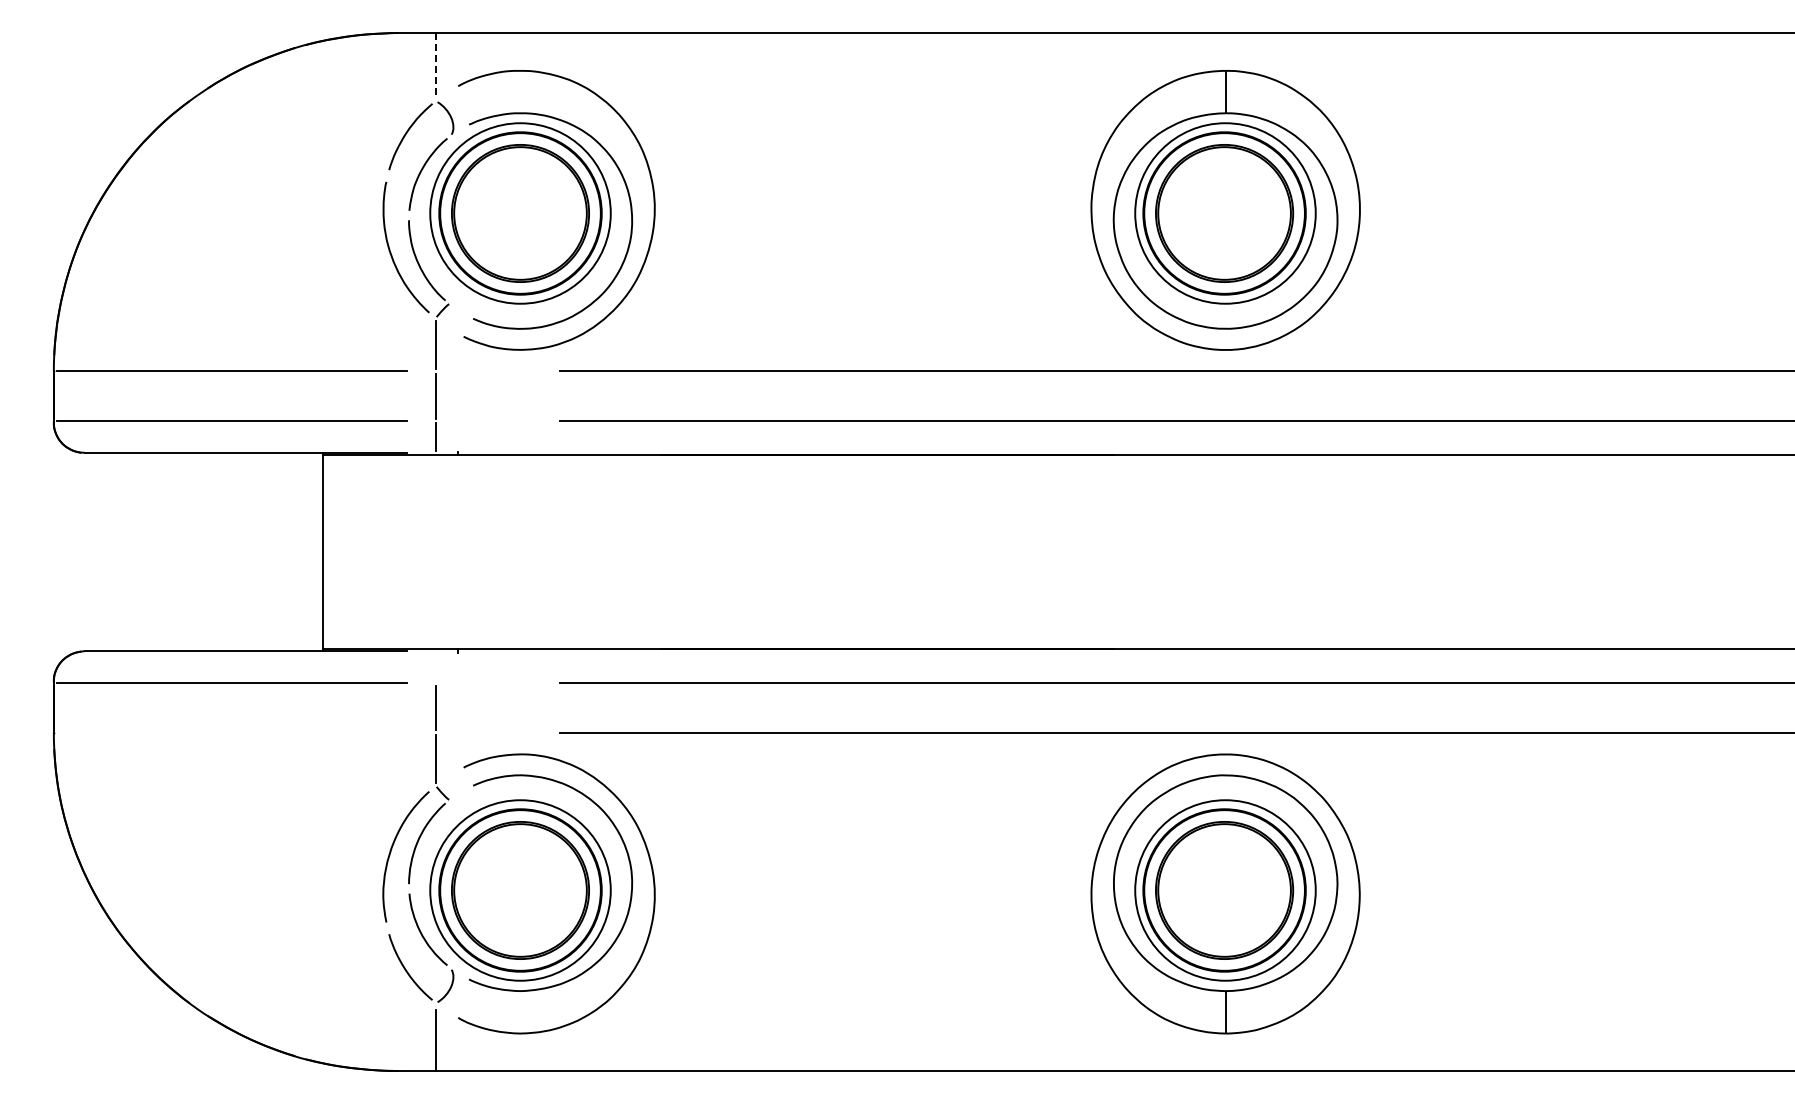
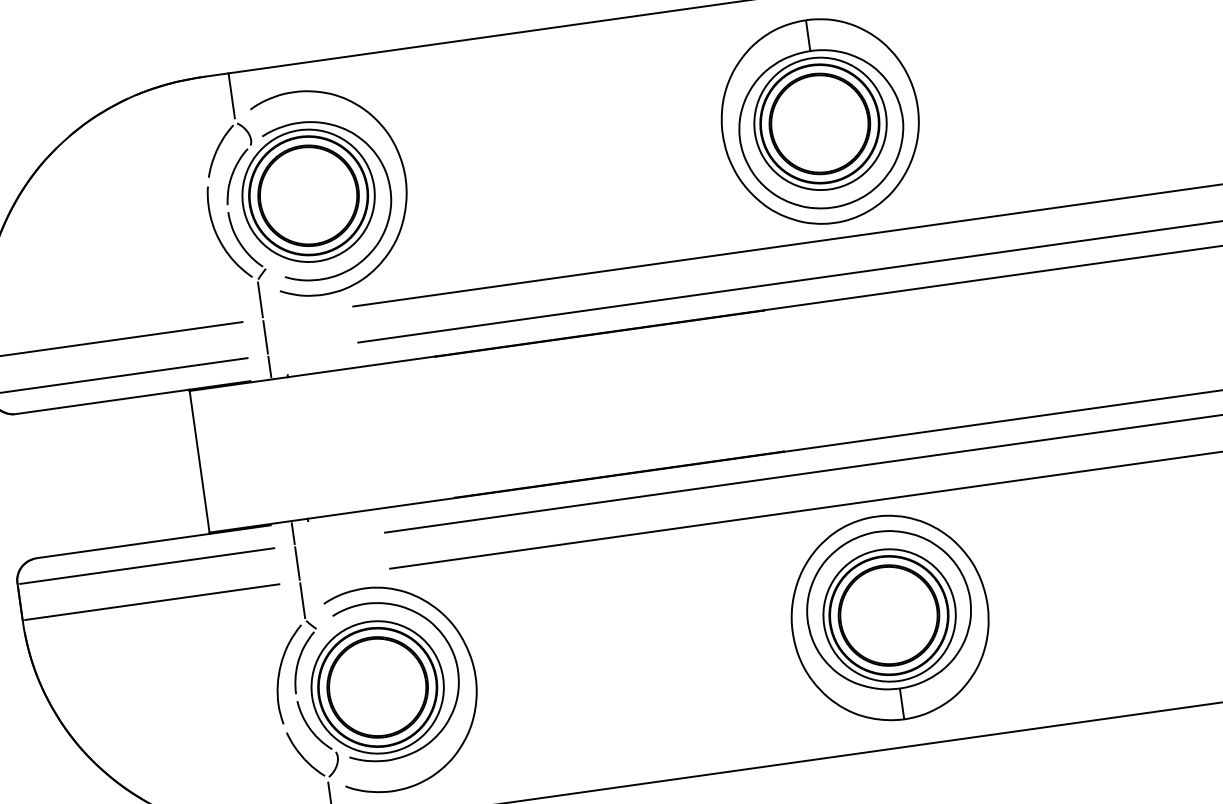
line: (435, 64) -> (231, 96), dashed -> solid
line: (435, 666) -> (293, 533), added
line: (232, 732) -> (152, 602), added

